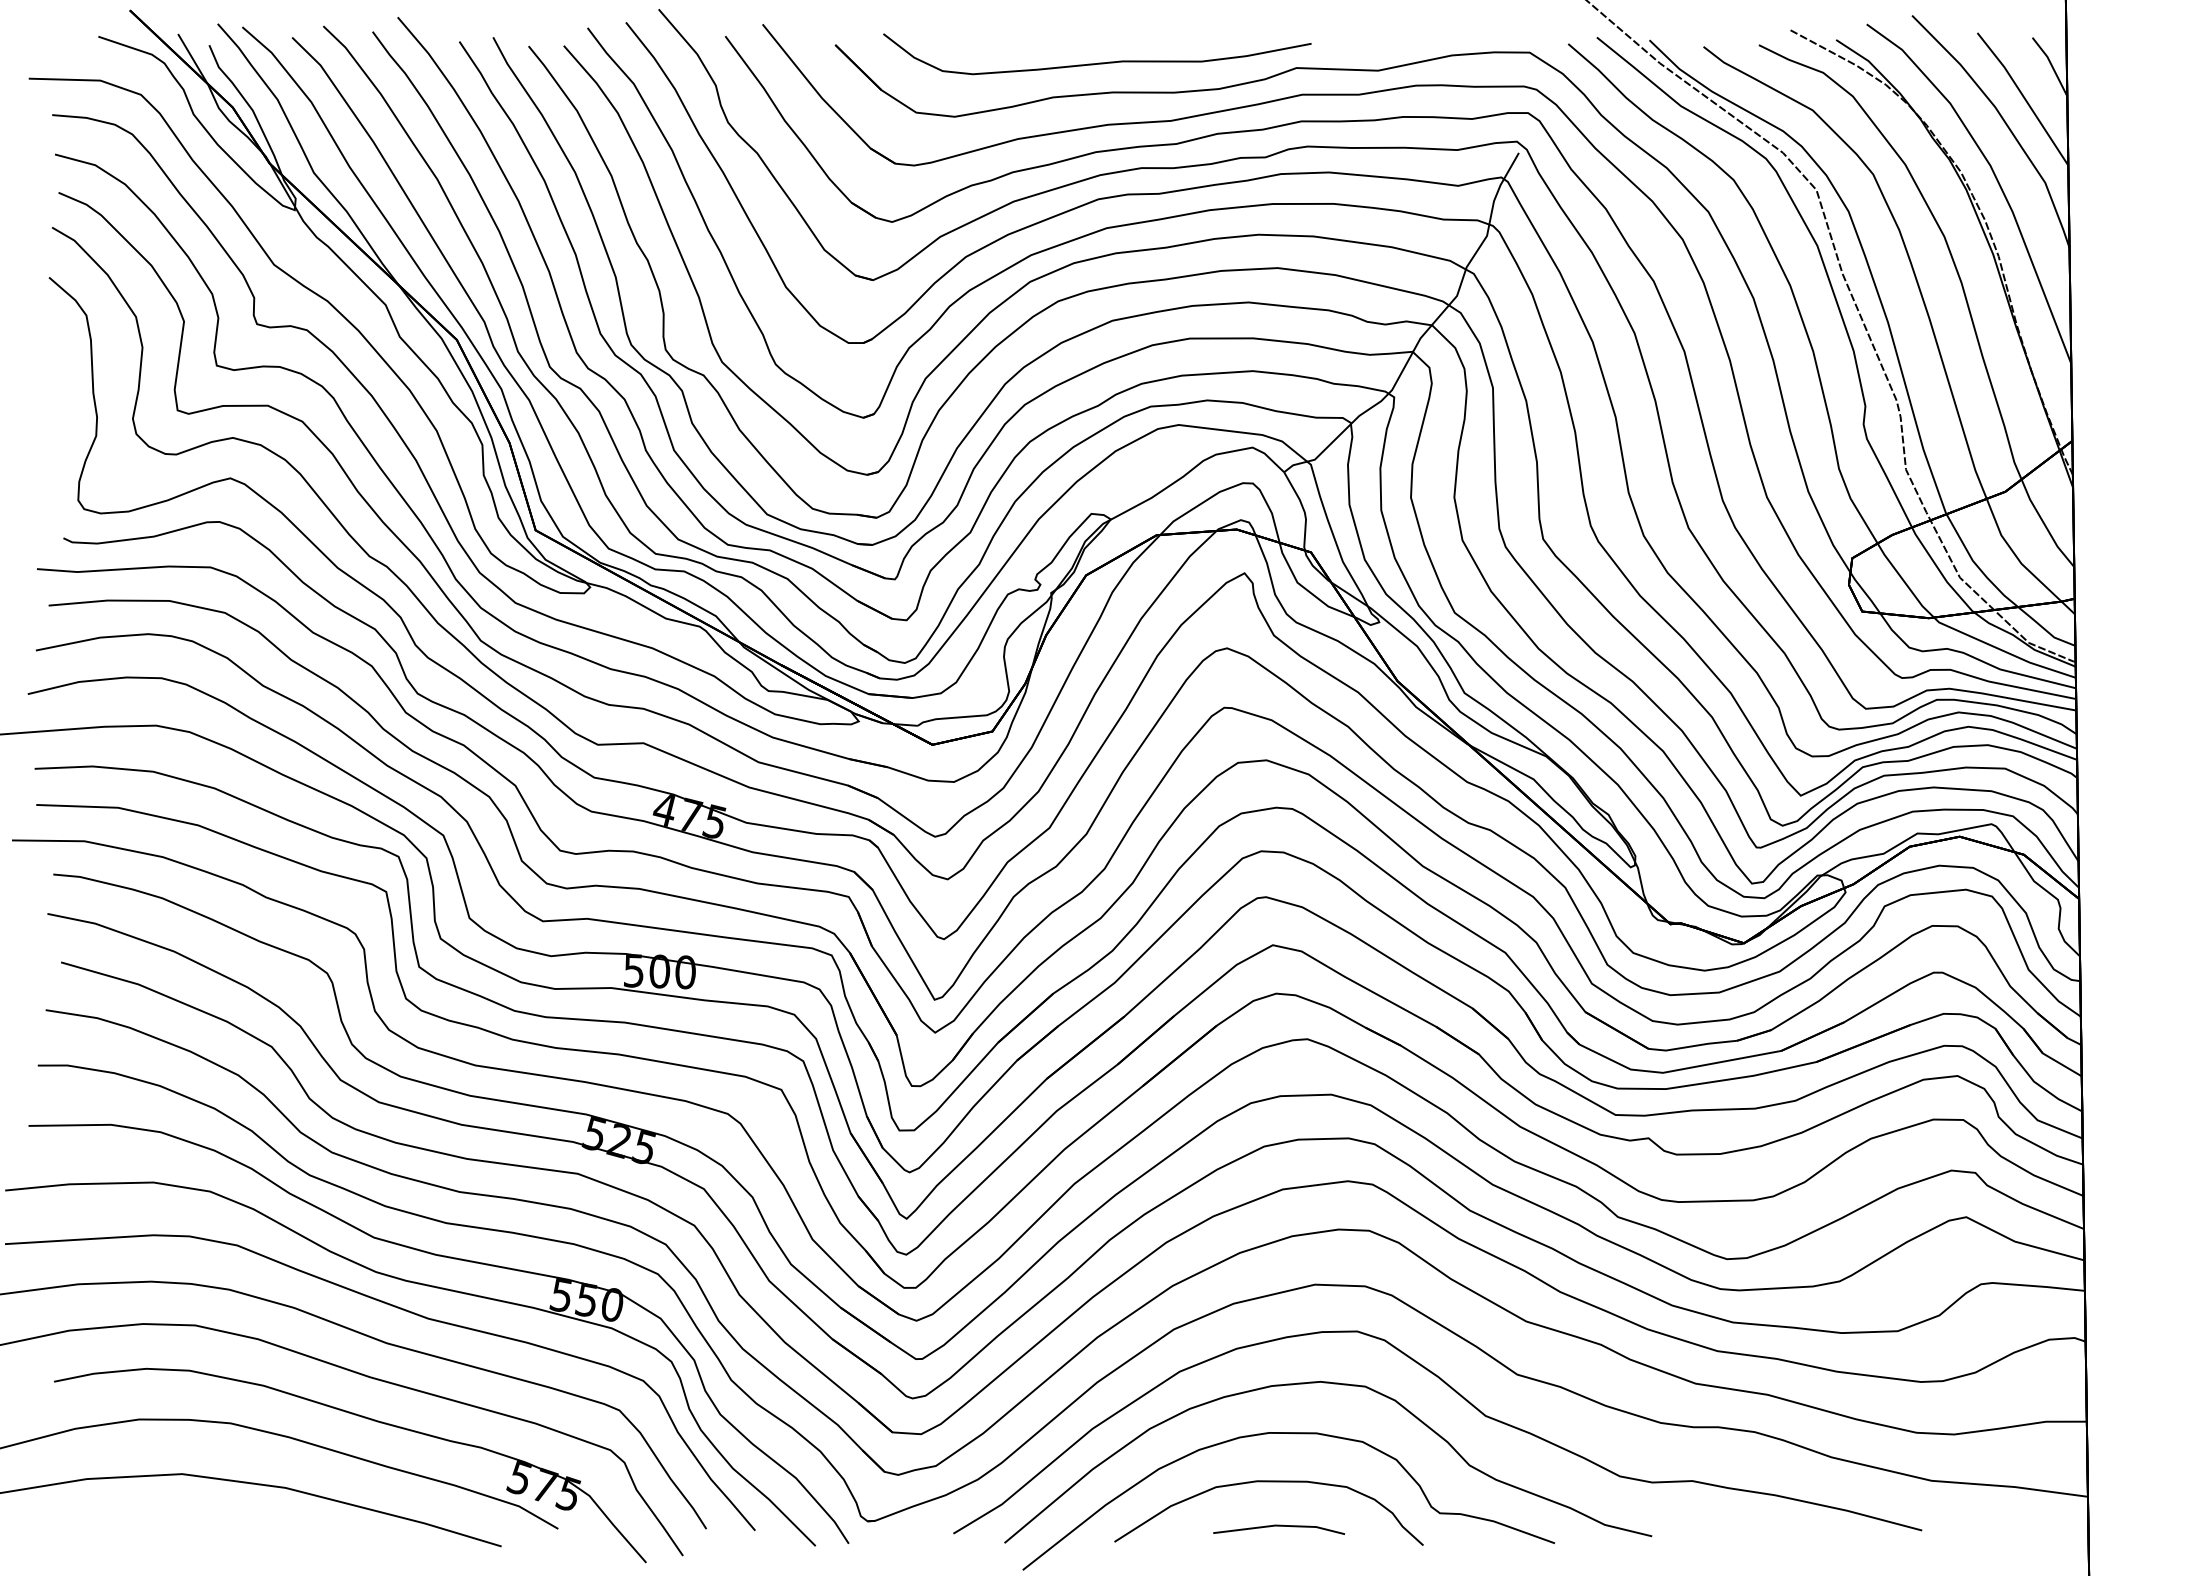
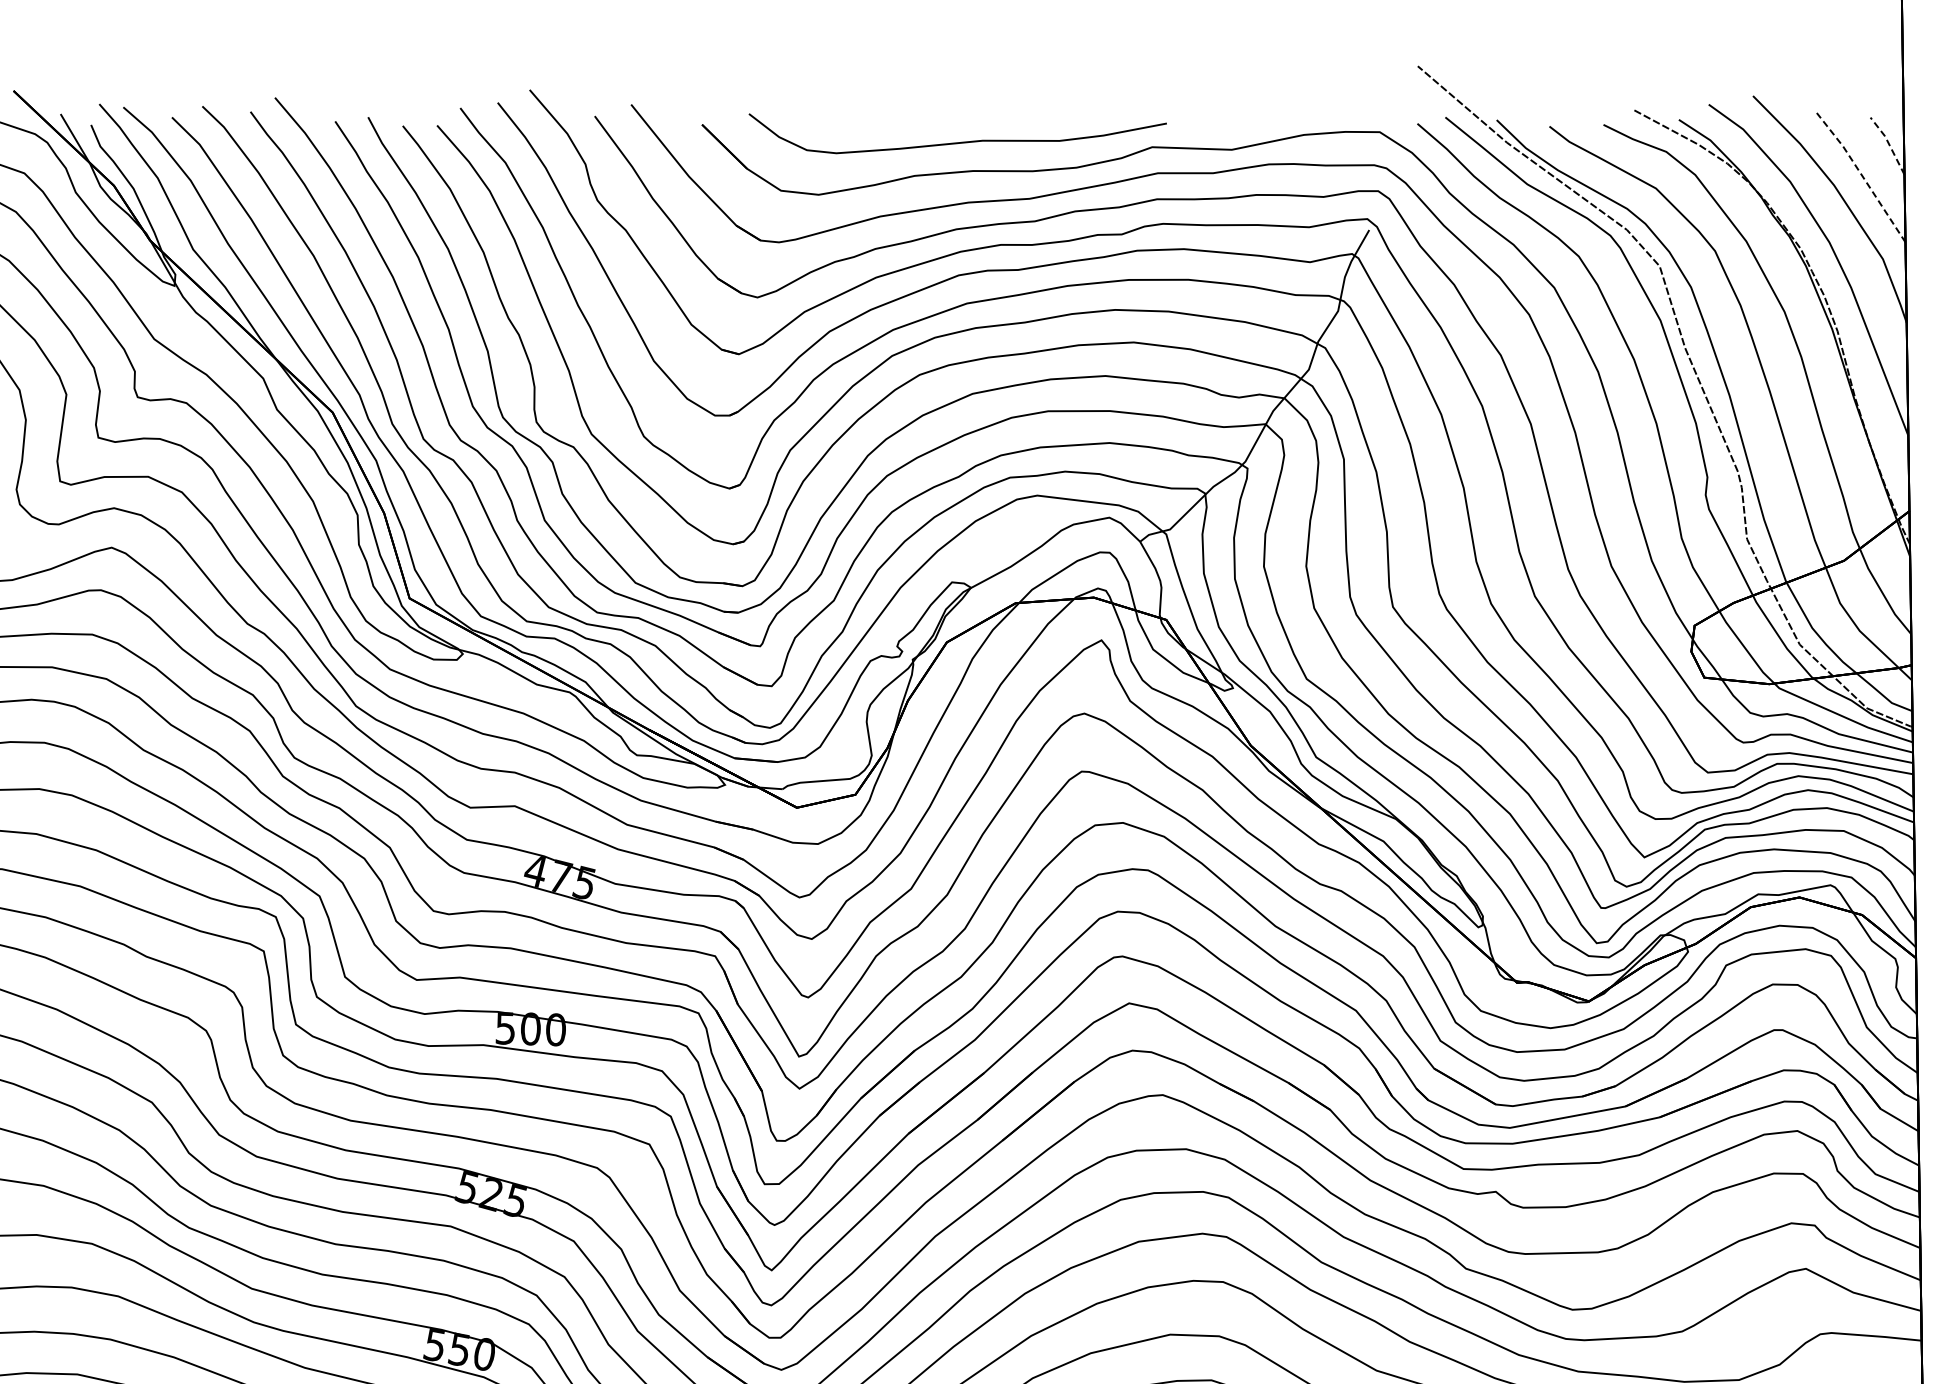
line: (2051, 64) -> (1889, 143), solid -> dashed
line: (2023, 97) -> (1861, 175), solid -> dashed

